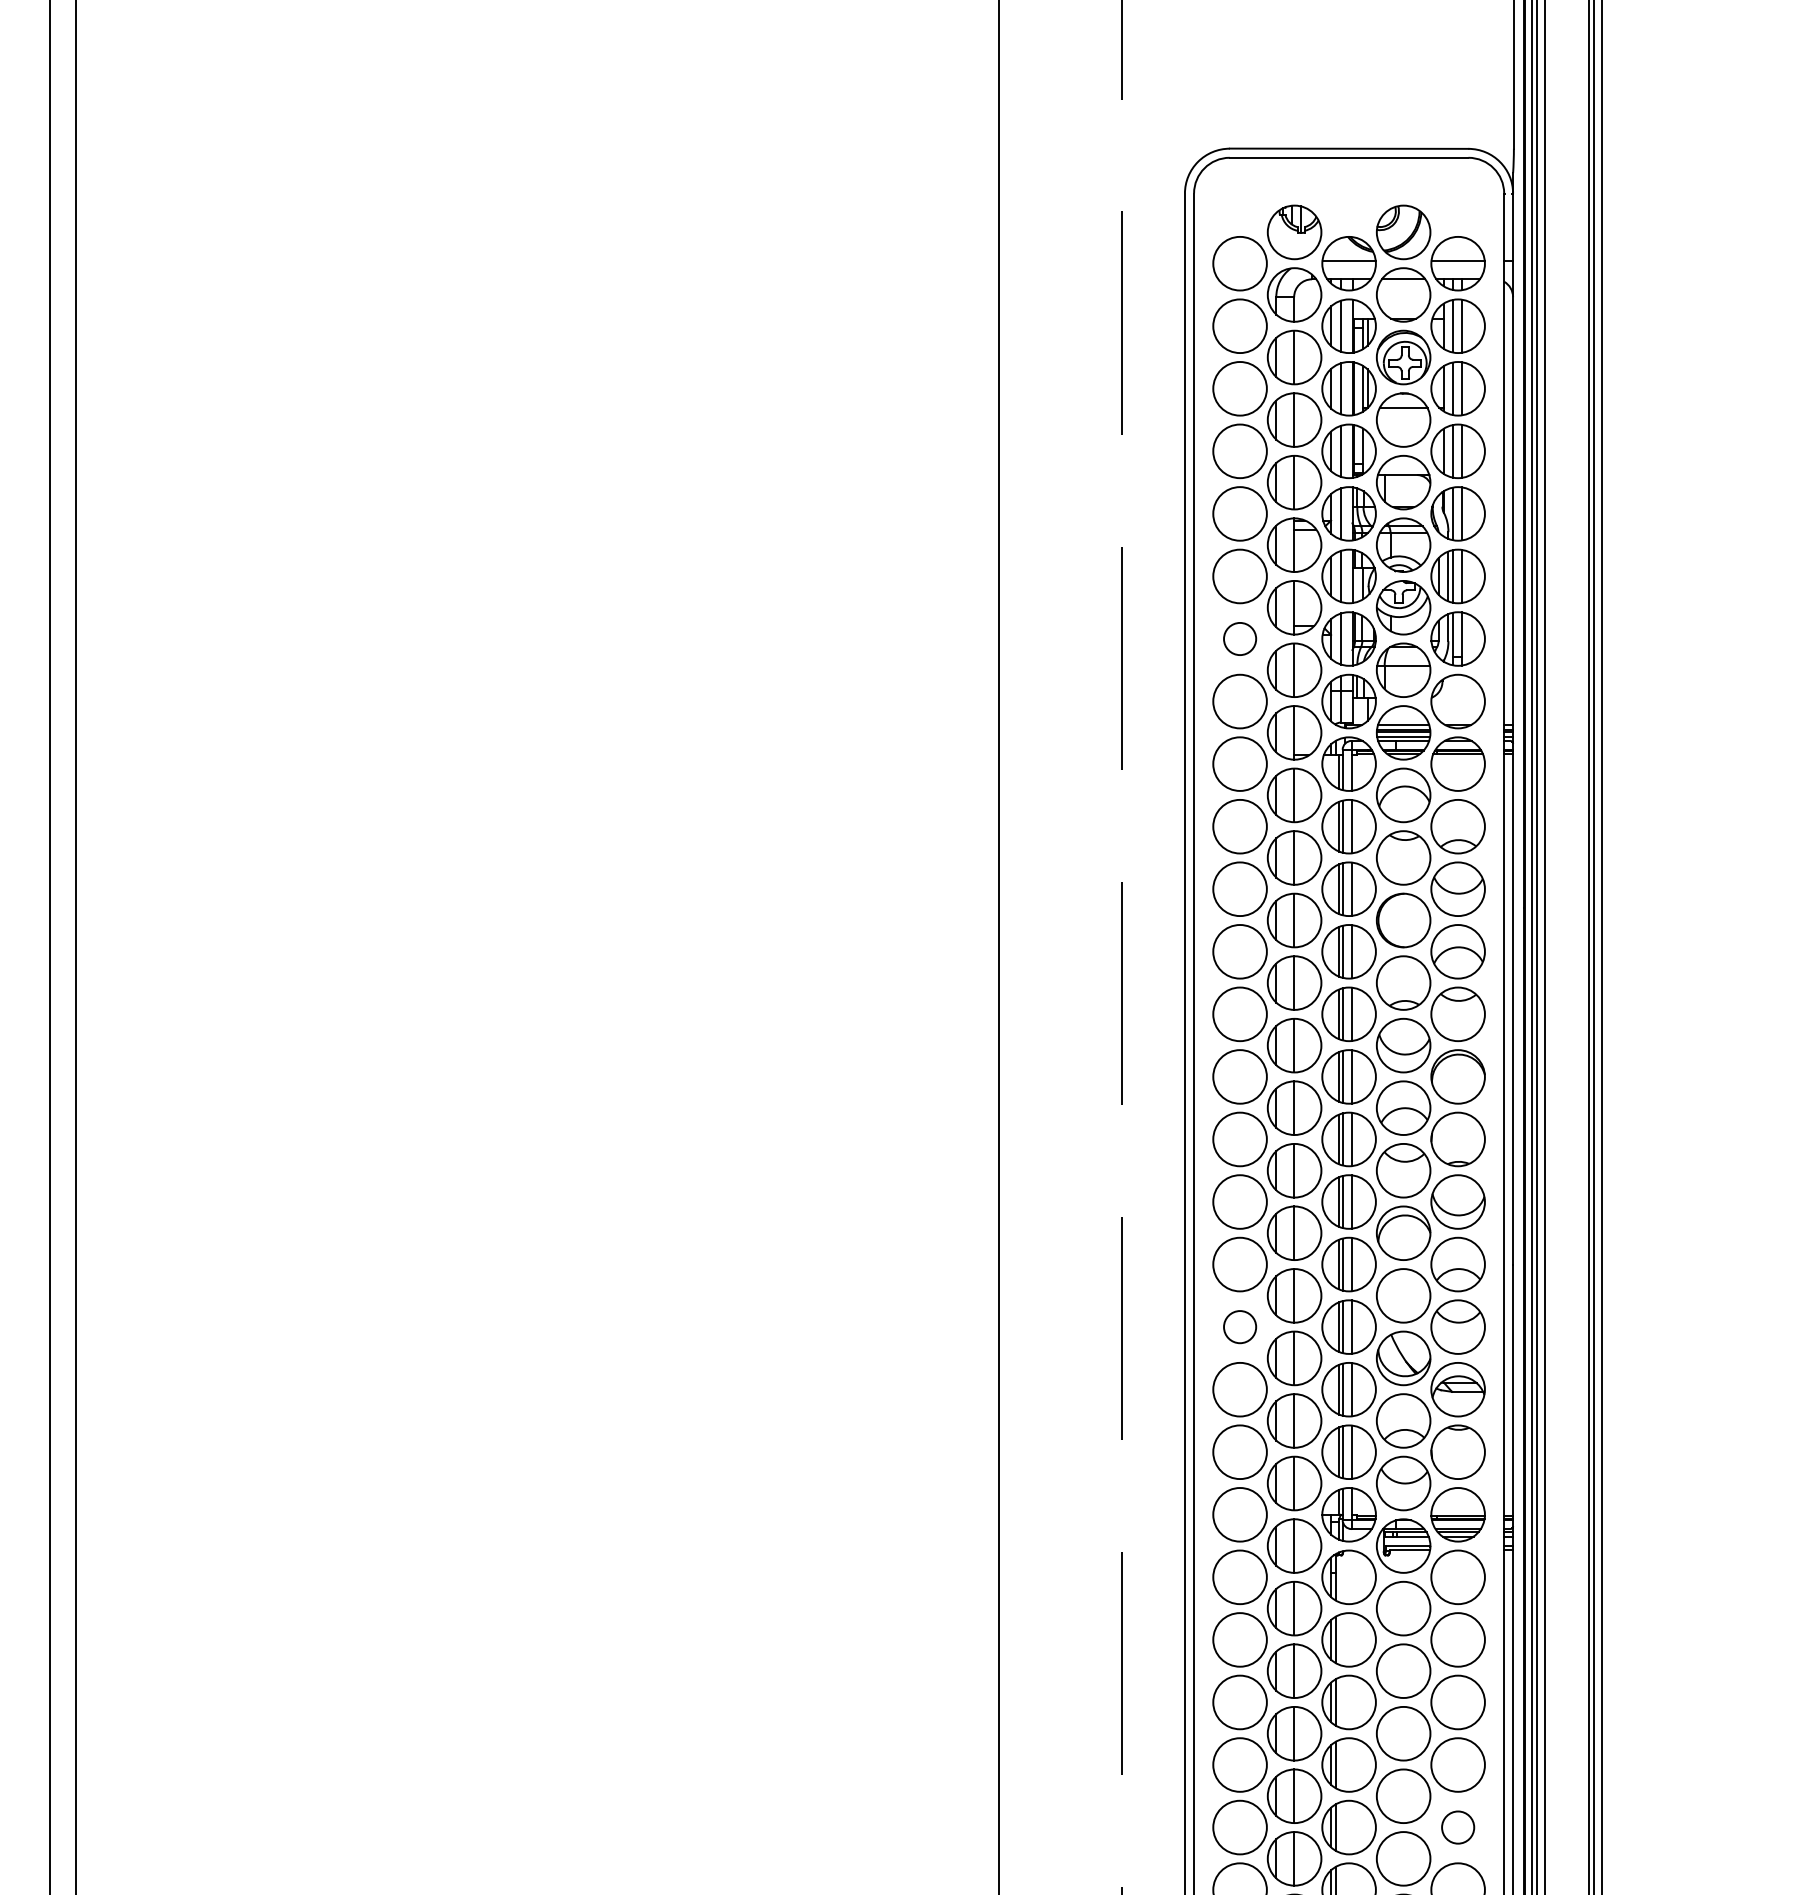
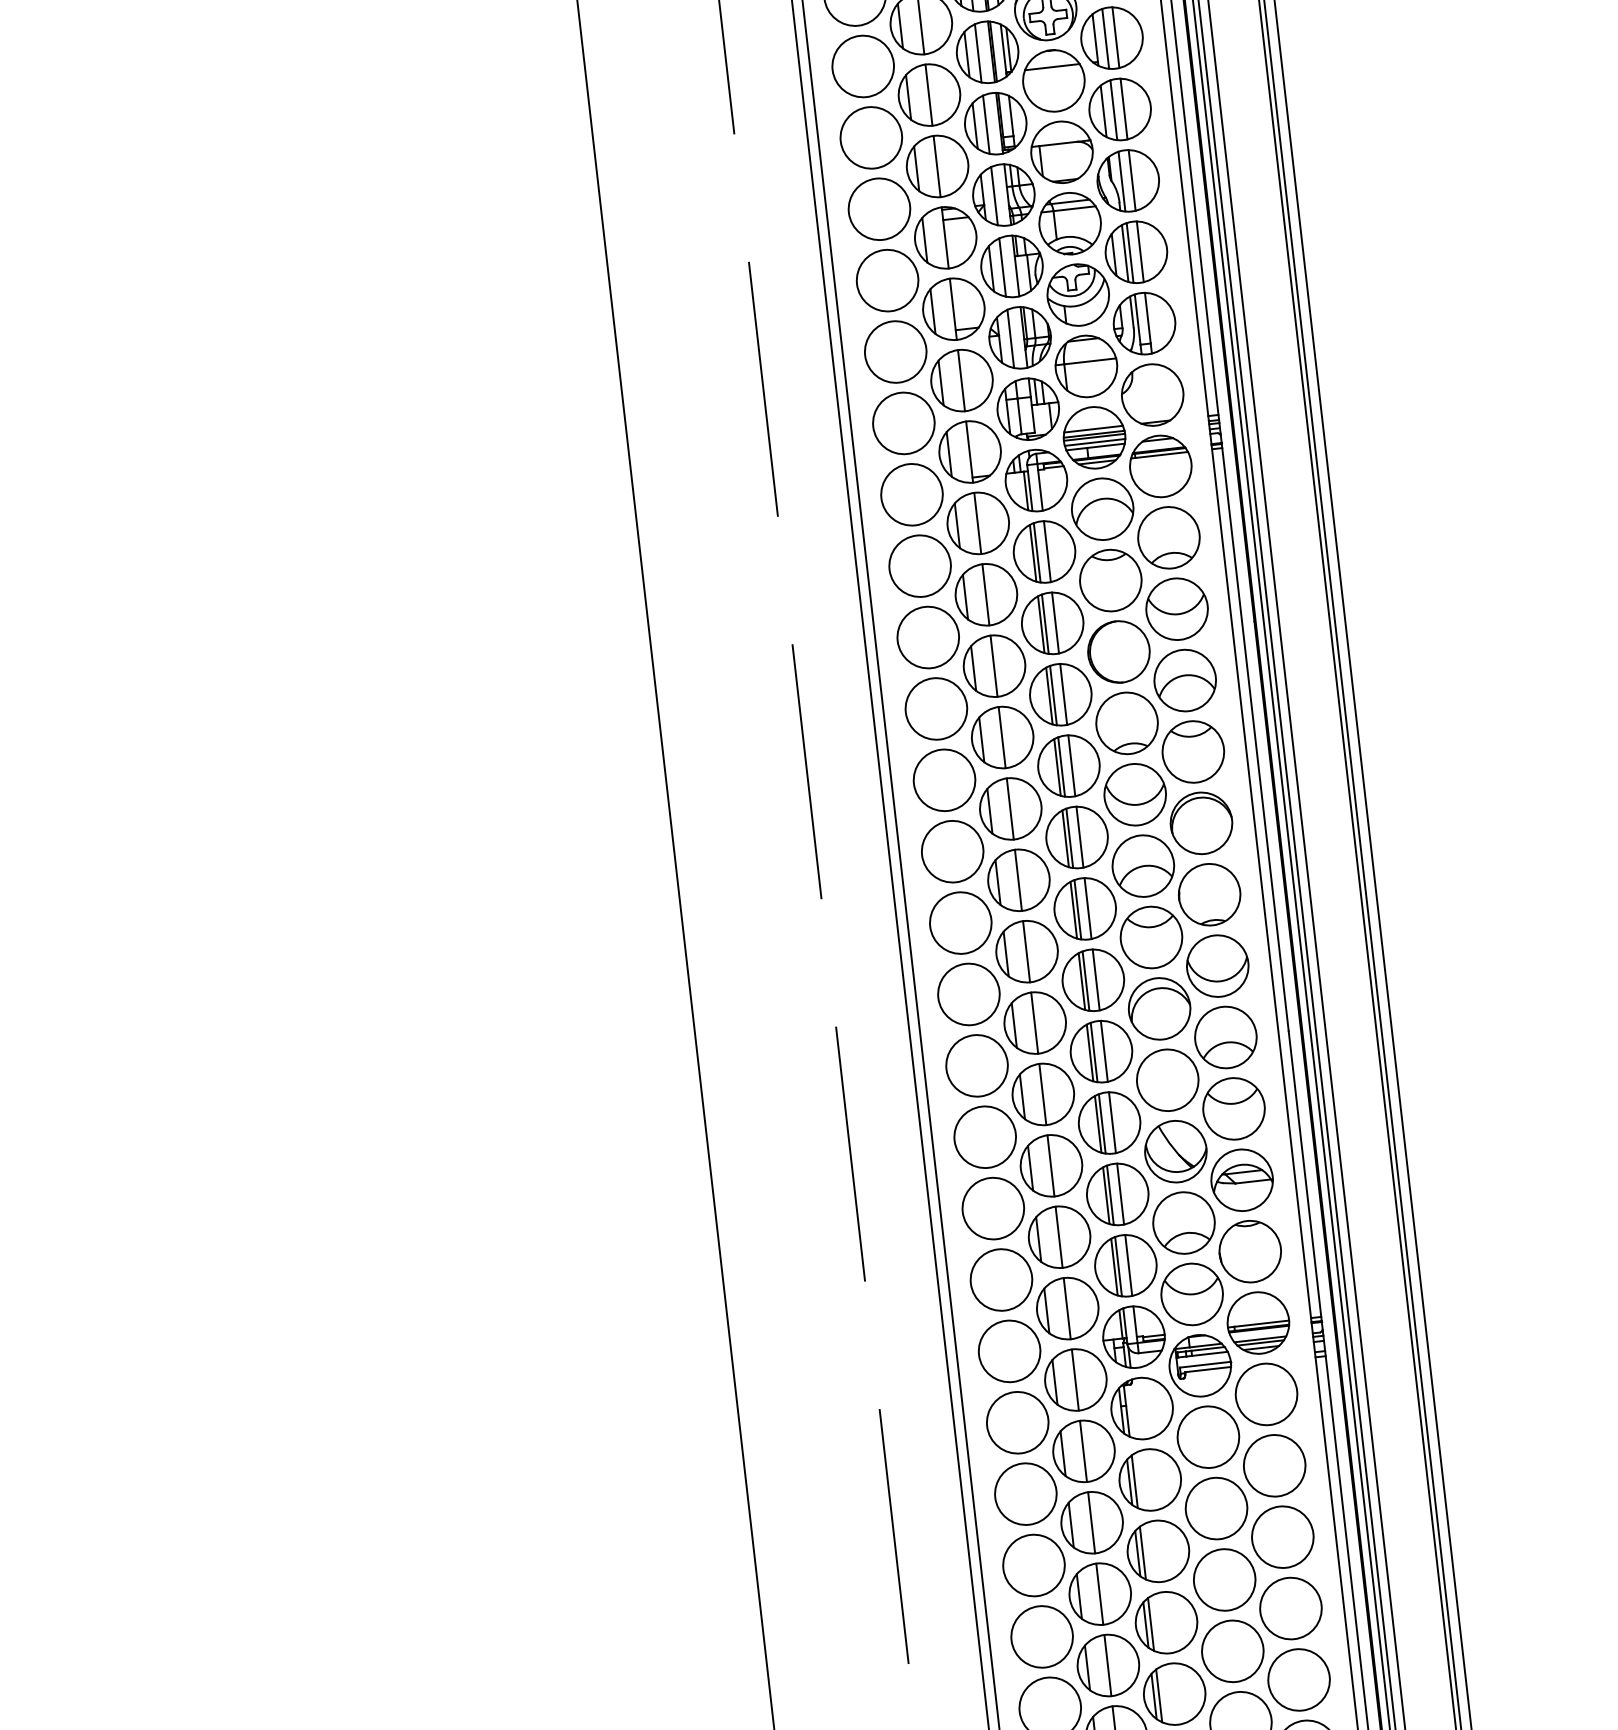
circle: (1239, 638) -> (894, 351), size x1.67
circle: (1239, 1326) -> (984, 1136), size x1.67
circle: (1457, 1827) -> (1298, 1679), size x1.67

